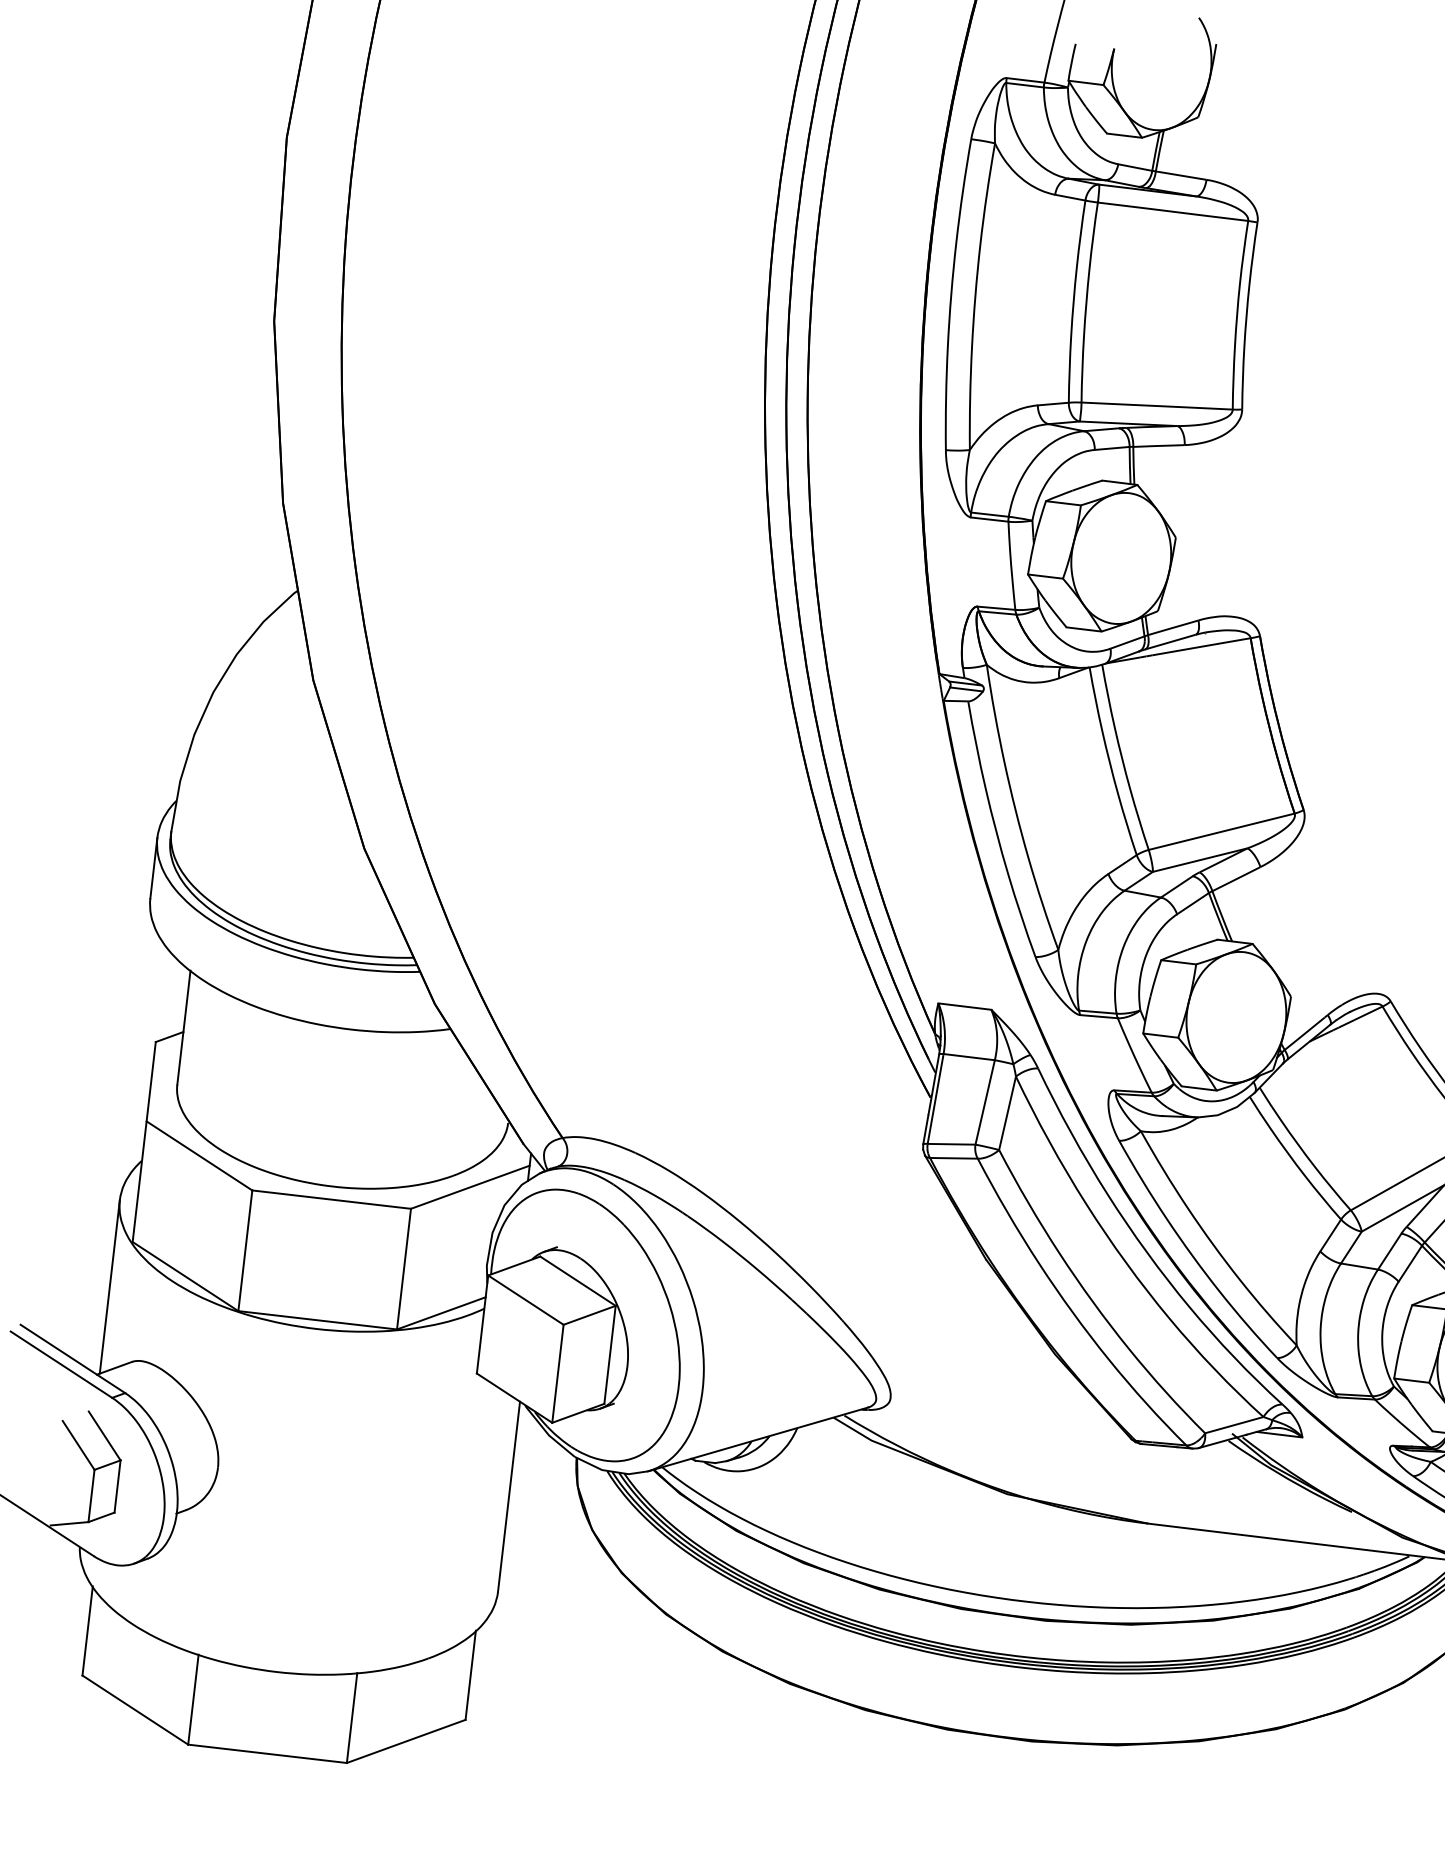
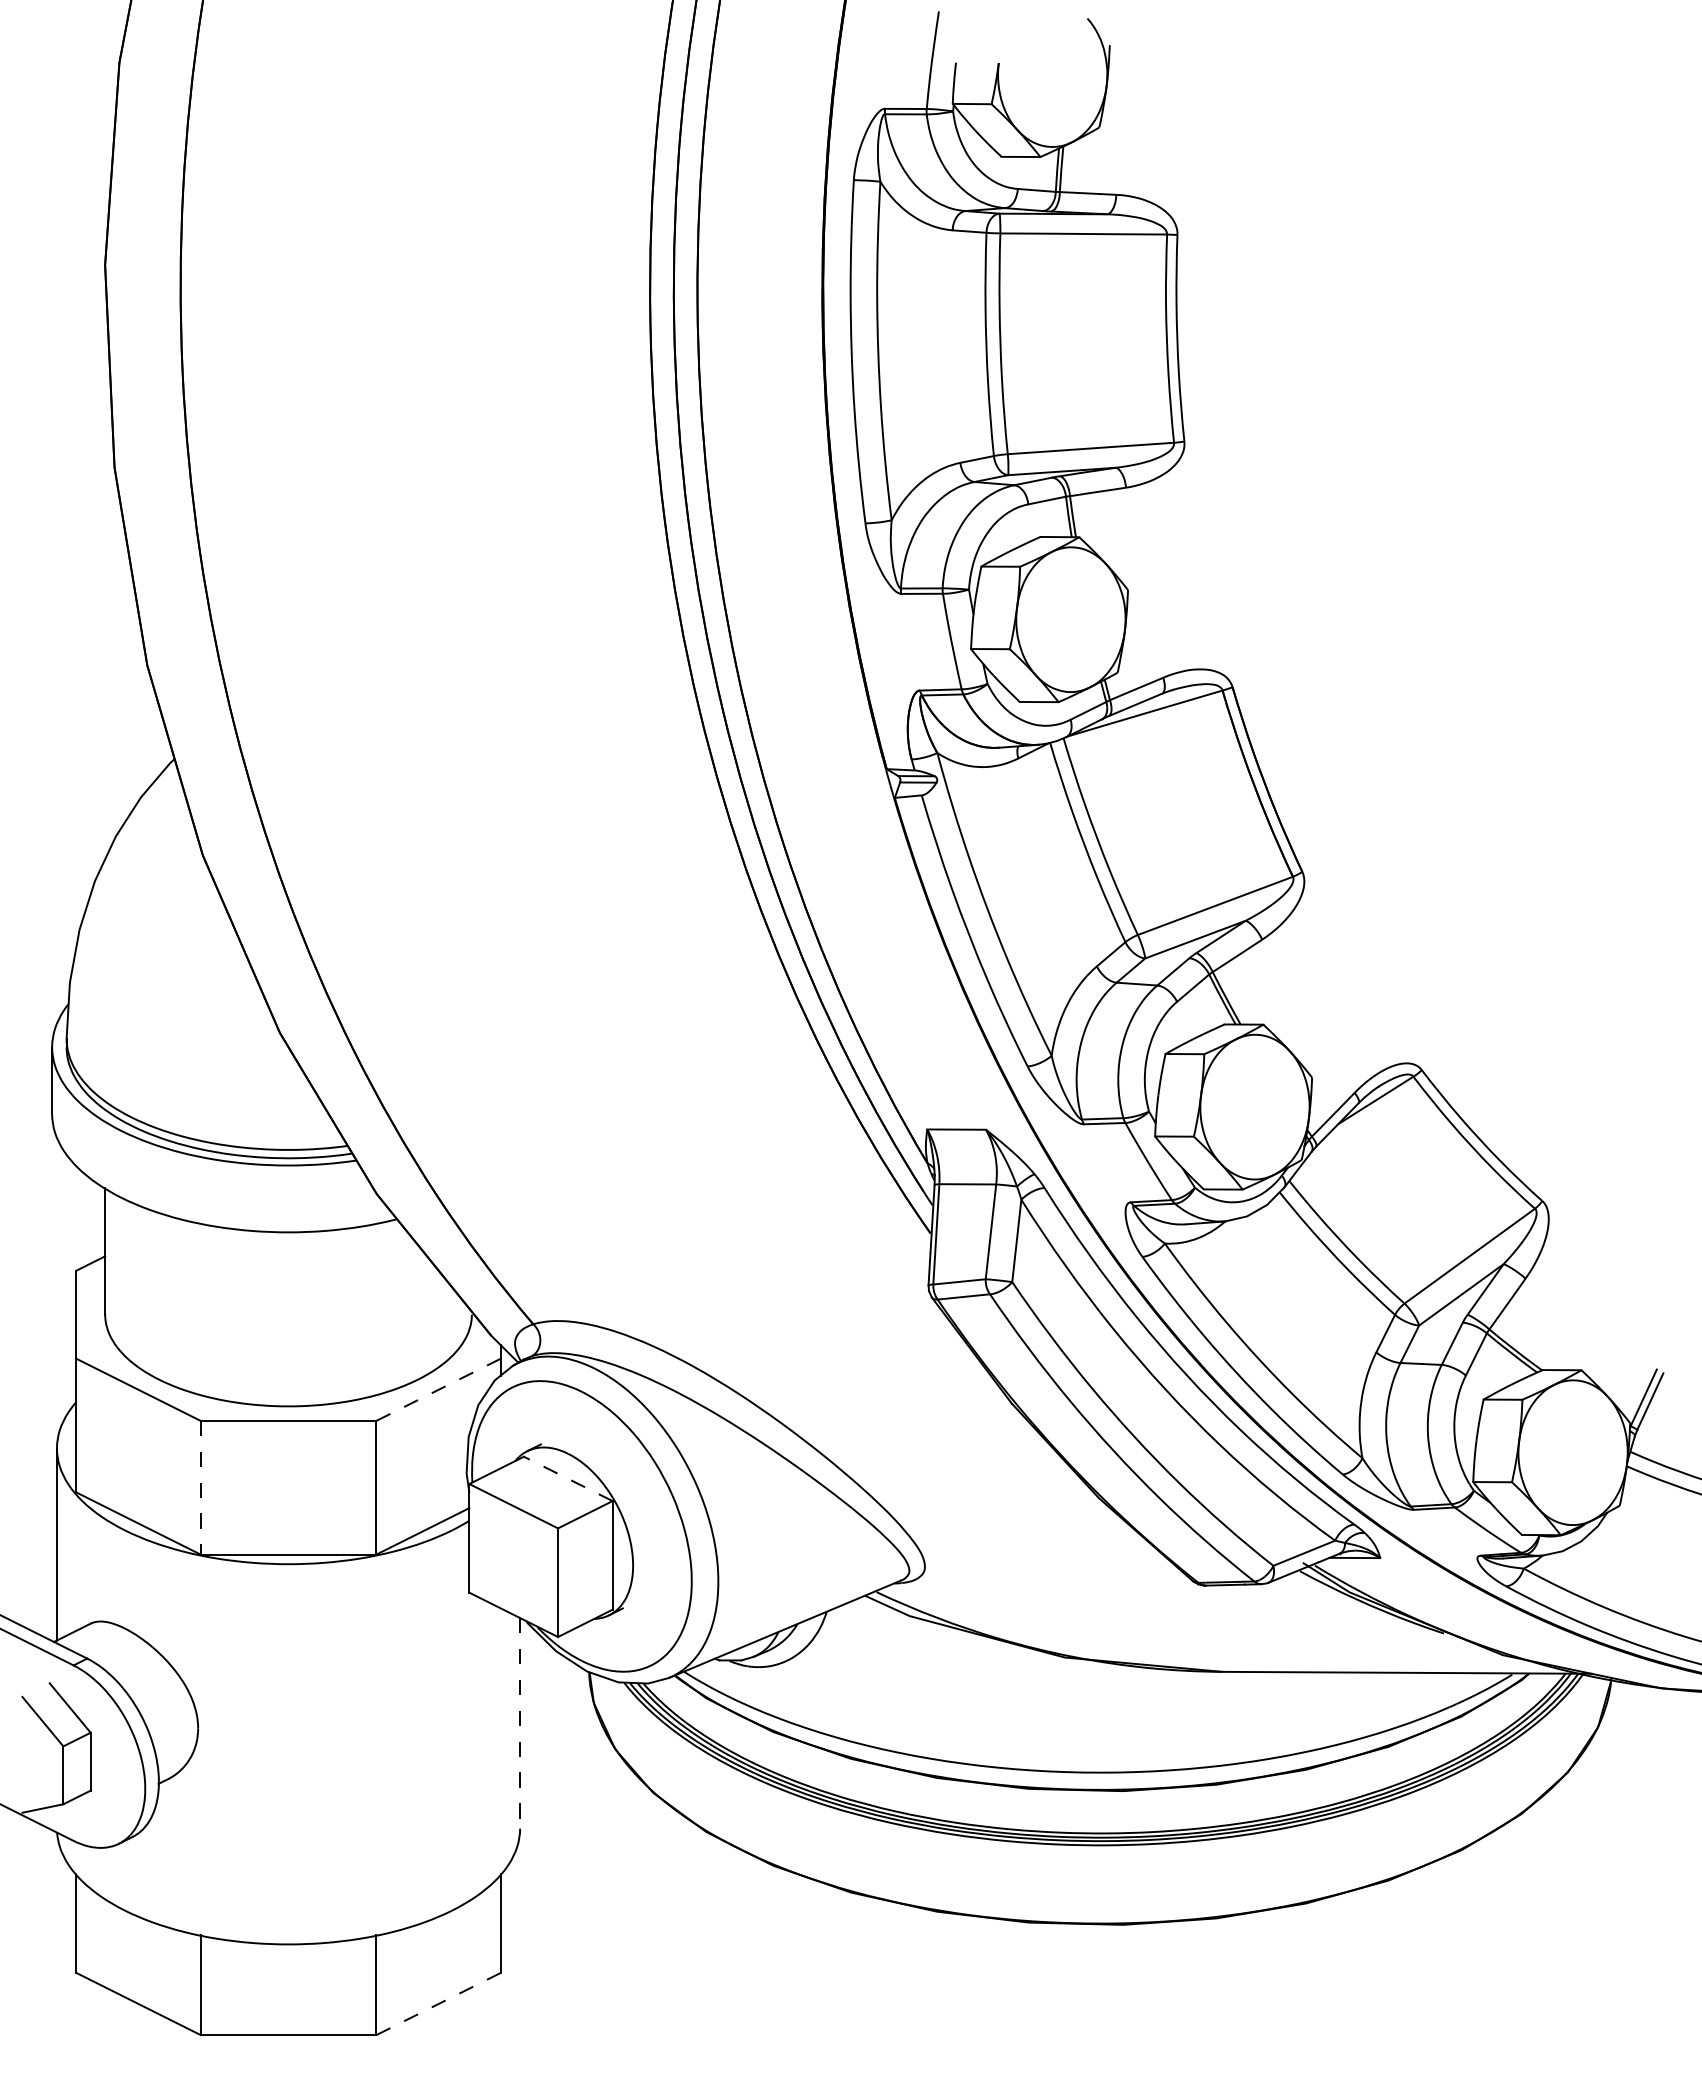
line: (470, 1186) -> (438, 1389), solid -> dashed
line: (245, 1250) -> (200, 1487), solid -> dashed
line: (578, 1280) -> (568, 1478), solid -> dashed
line: (509, 1496) -> (520, 1723), solid -> dashed
line: (406, 1740) -> (438, 2003), solid -> dashed

